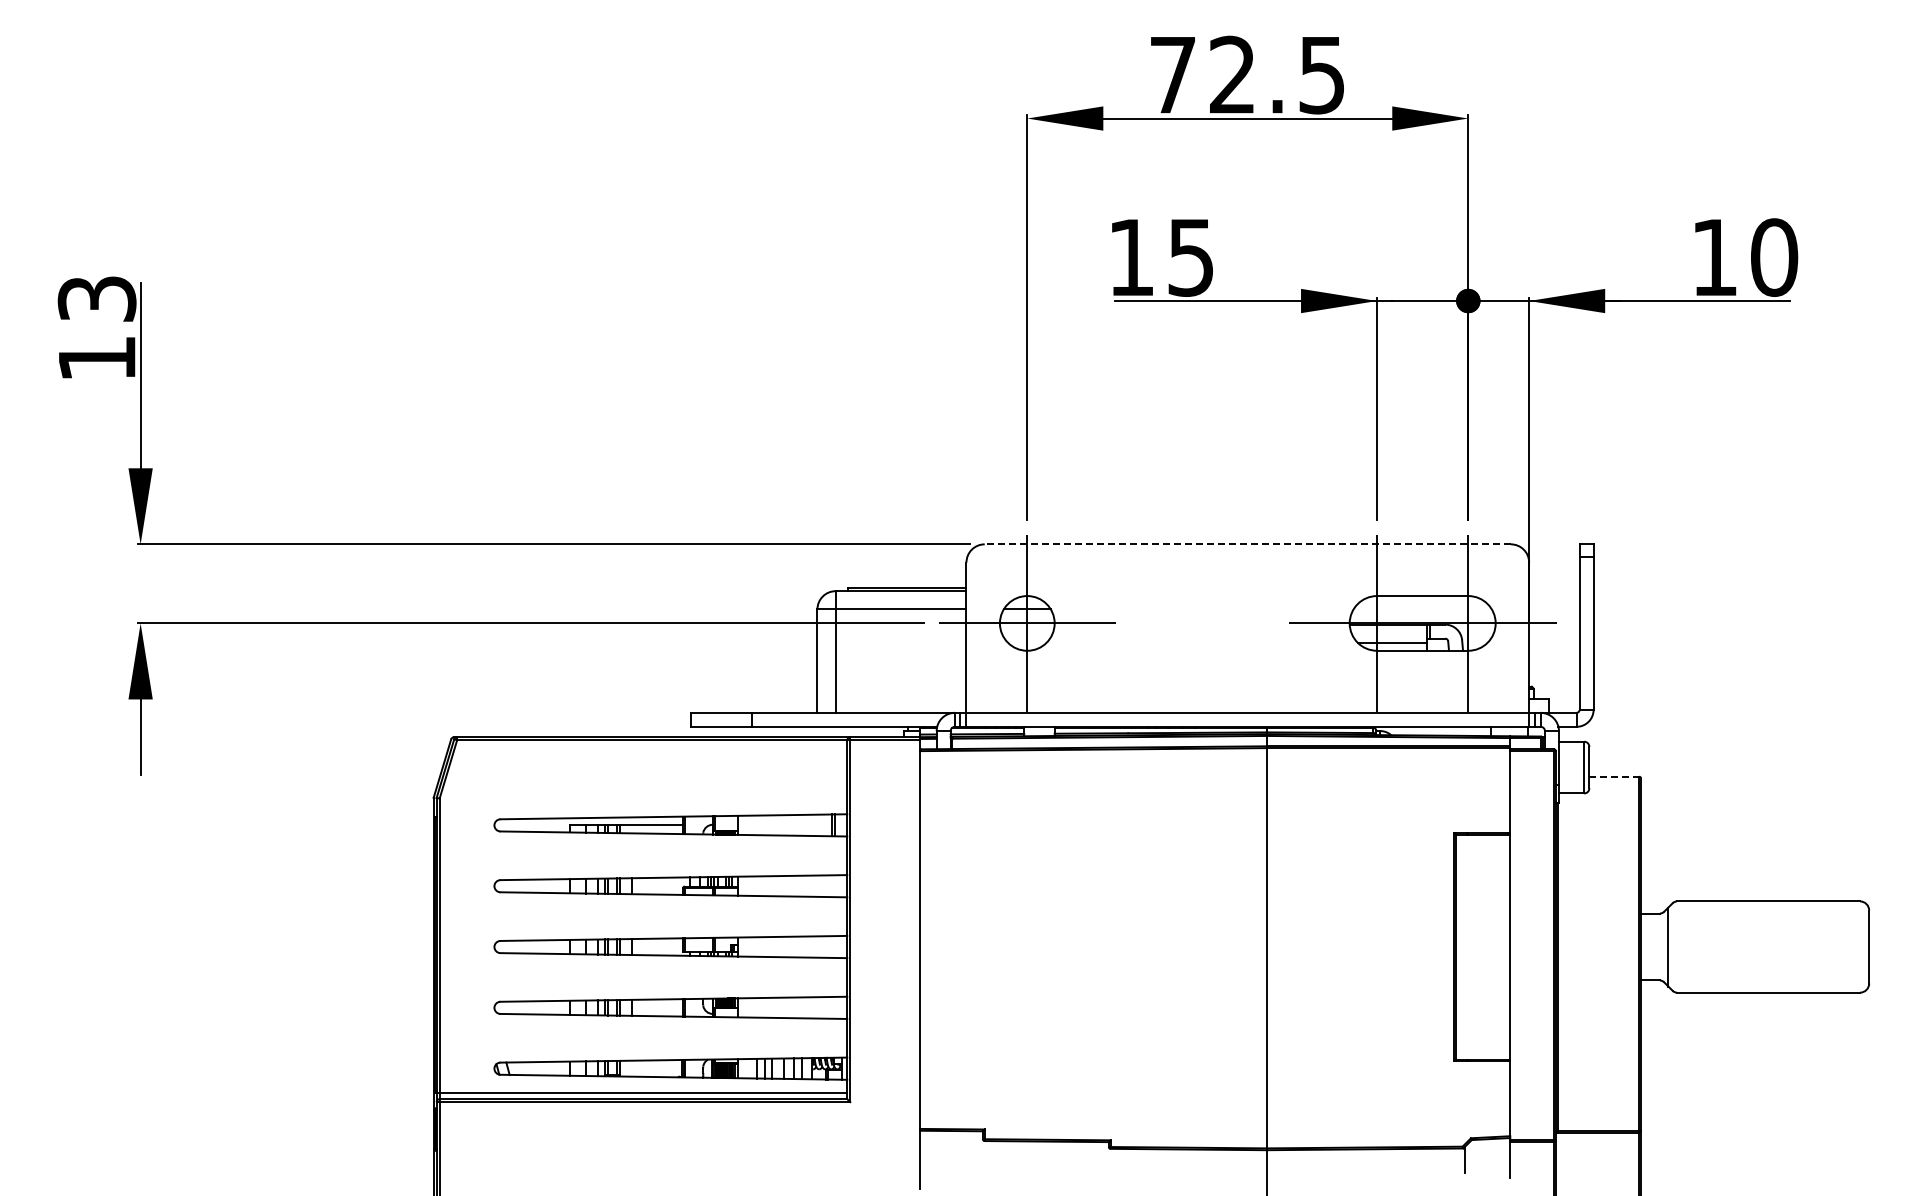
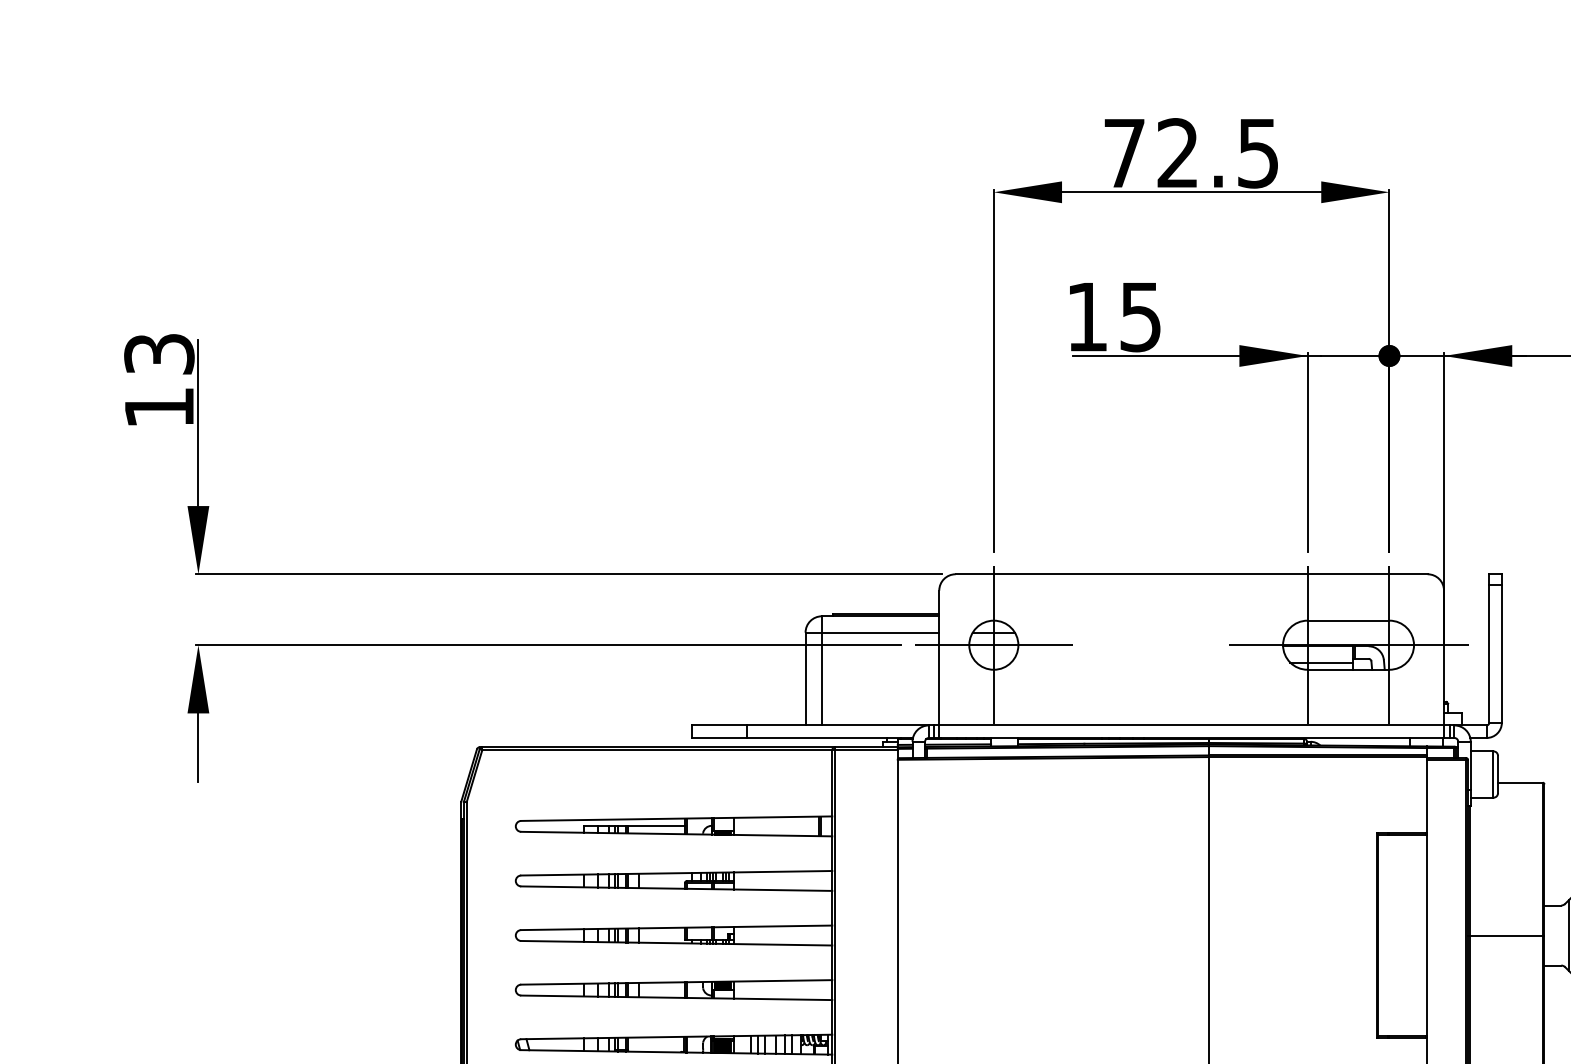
line: (1247, 544) -> (1191, 574), dashed -> solid
line: (1614, 776) -> (1520, 782), dashed -> solid
line: (1598, 947) -> (1506, 935), added

